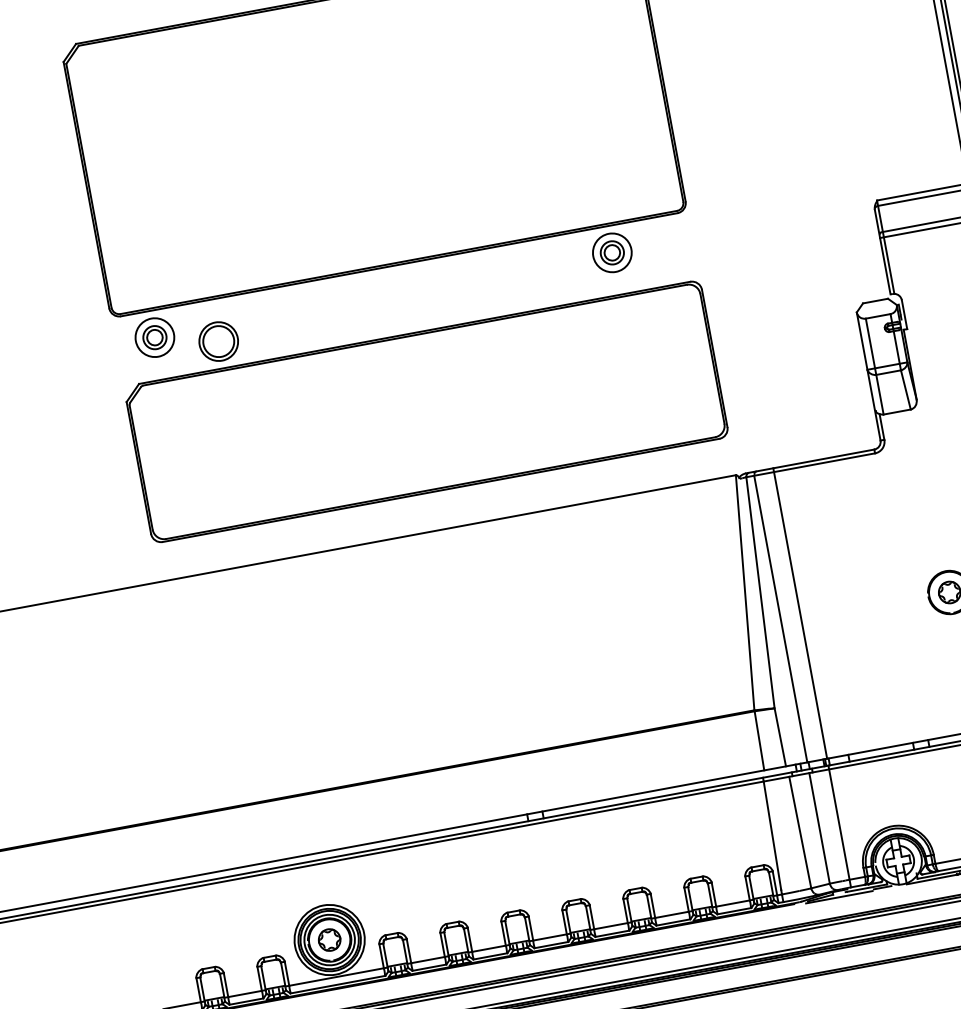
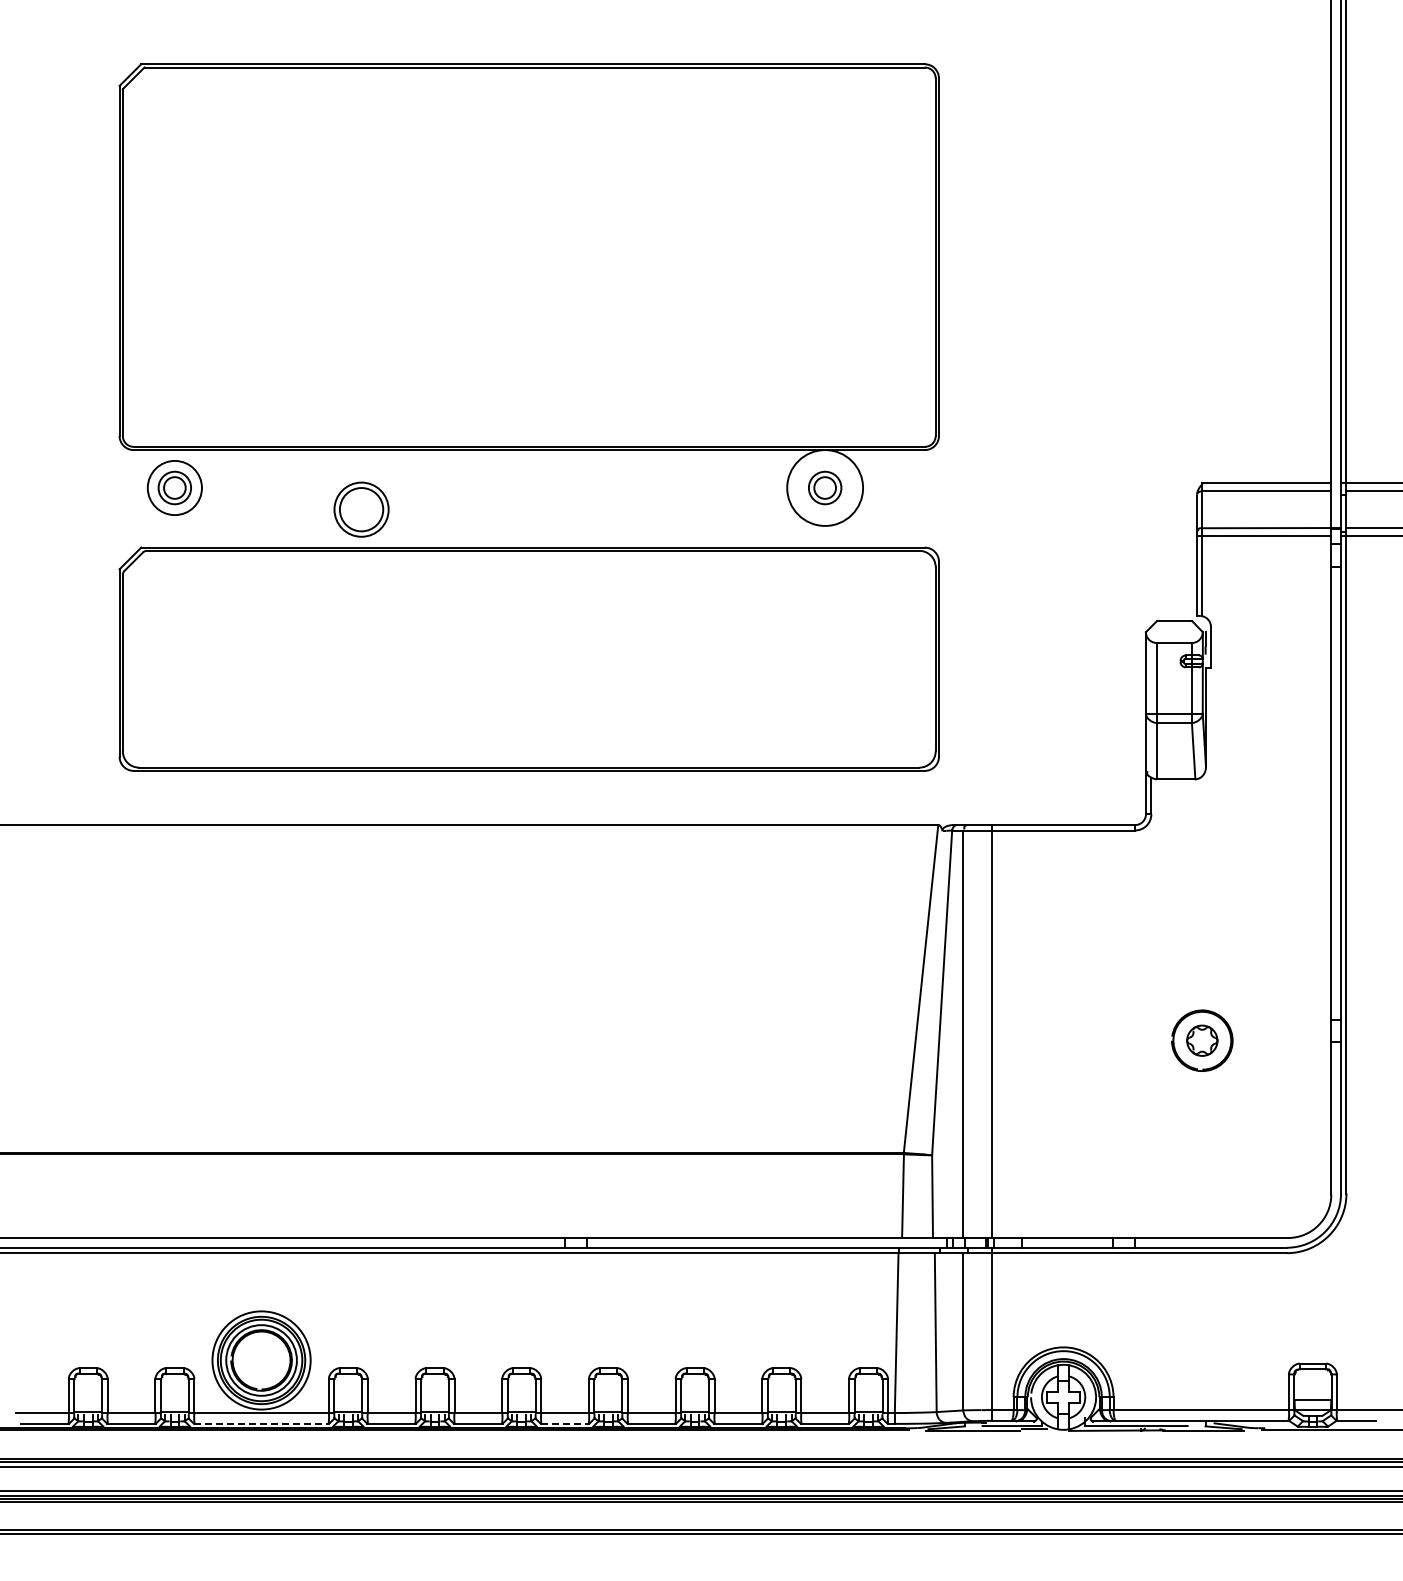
circle: (612, 252) -> (825, 487), size x1.4
part: (218, 341) -> (361, 509), moved
part: (329, 940) -> (261, 1360), removed
line: (551, 944) -> (565, 1423), solid -> dashed
line: (337, 984) -> (261, 1423), solid -> dashed

